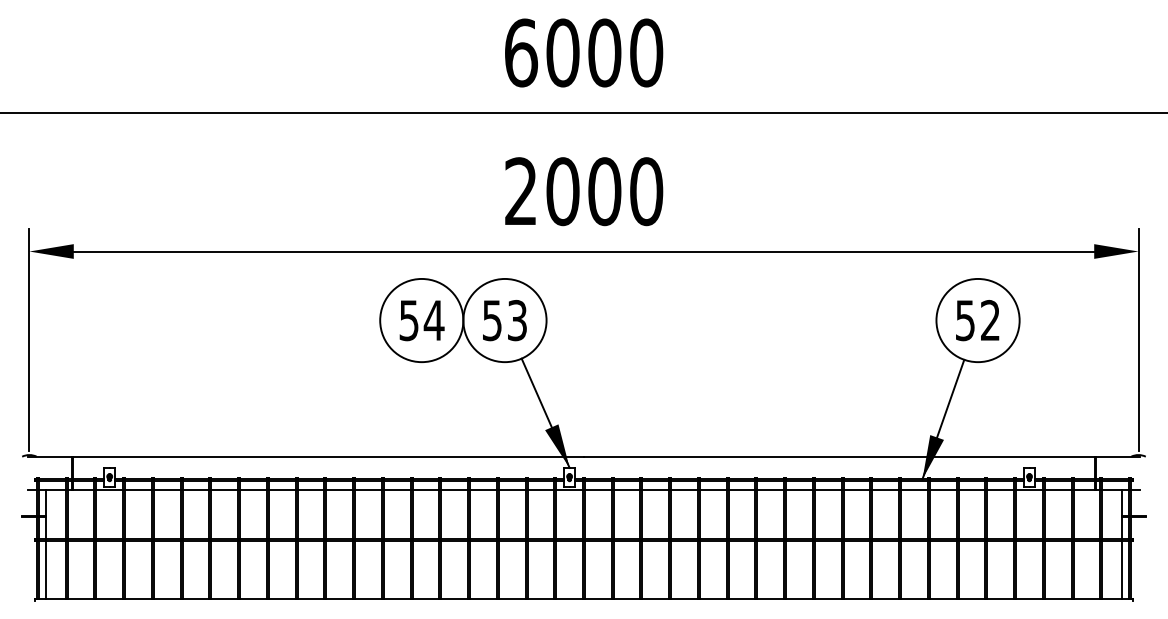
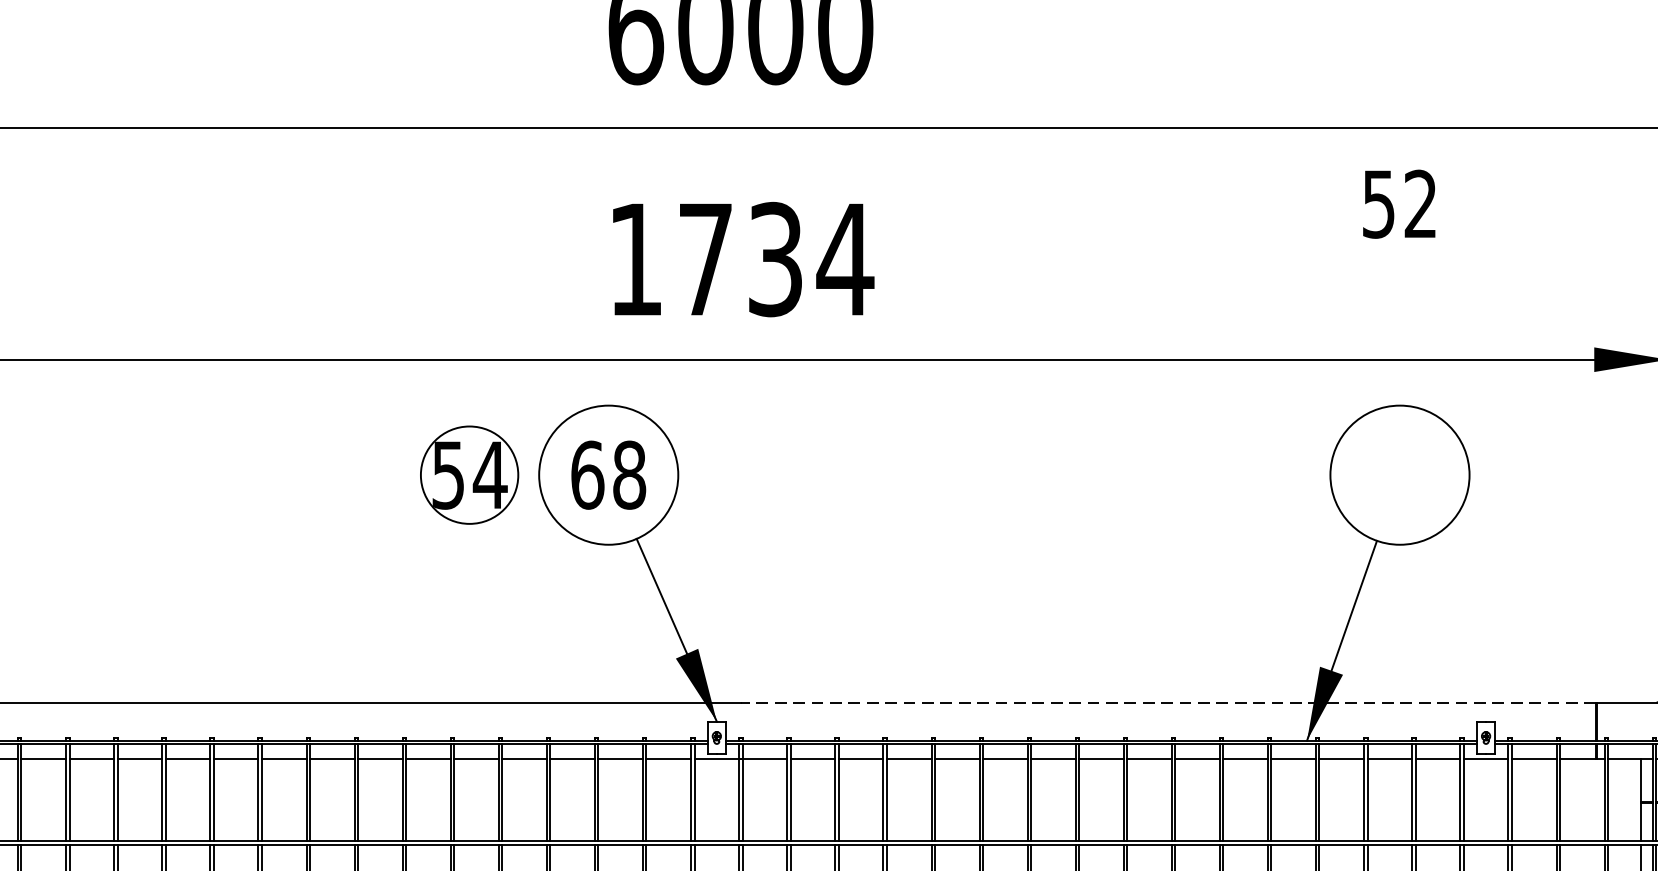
text: (584, 191) -> (741, 259), 2000 -> 1734
circle: (421, 320) -> (469, 475), size x0.7
text: (504, 320) -> (607, 475), 53 -> 68
text: (977, 320) -> (1399, 204), moved
line: (839, 456) -> (1168, 702), solid -> dashed

